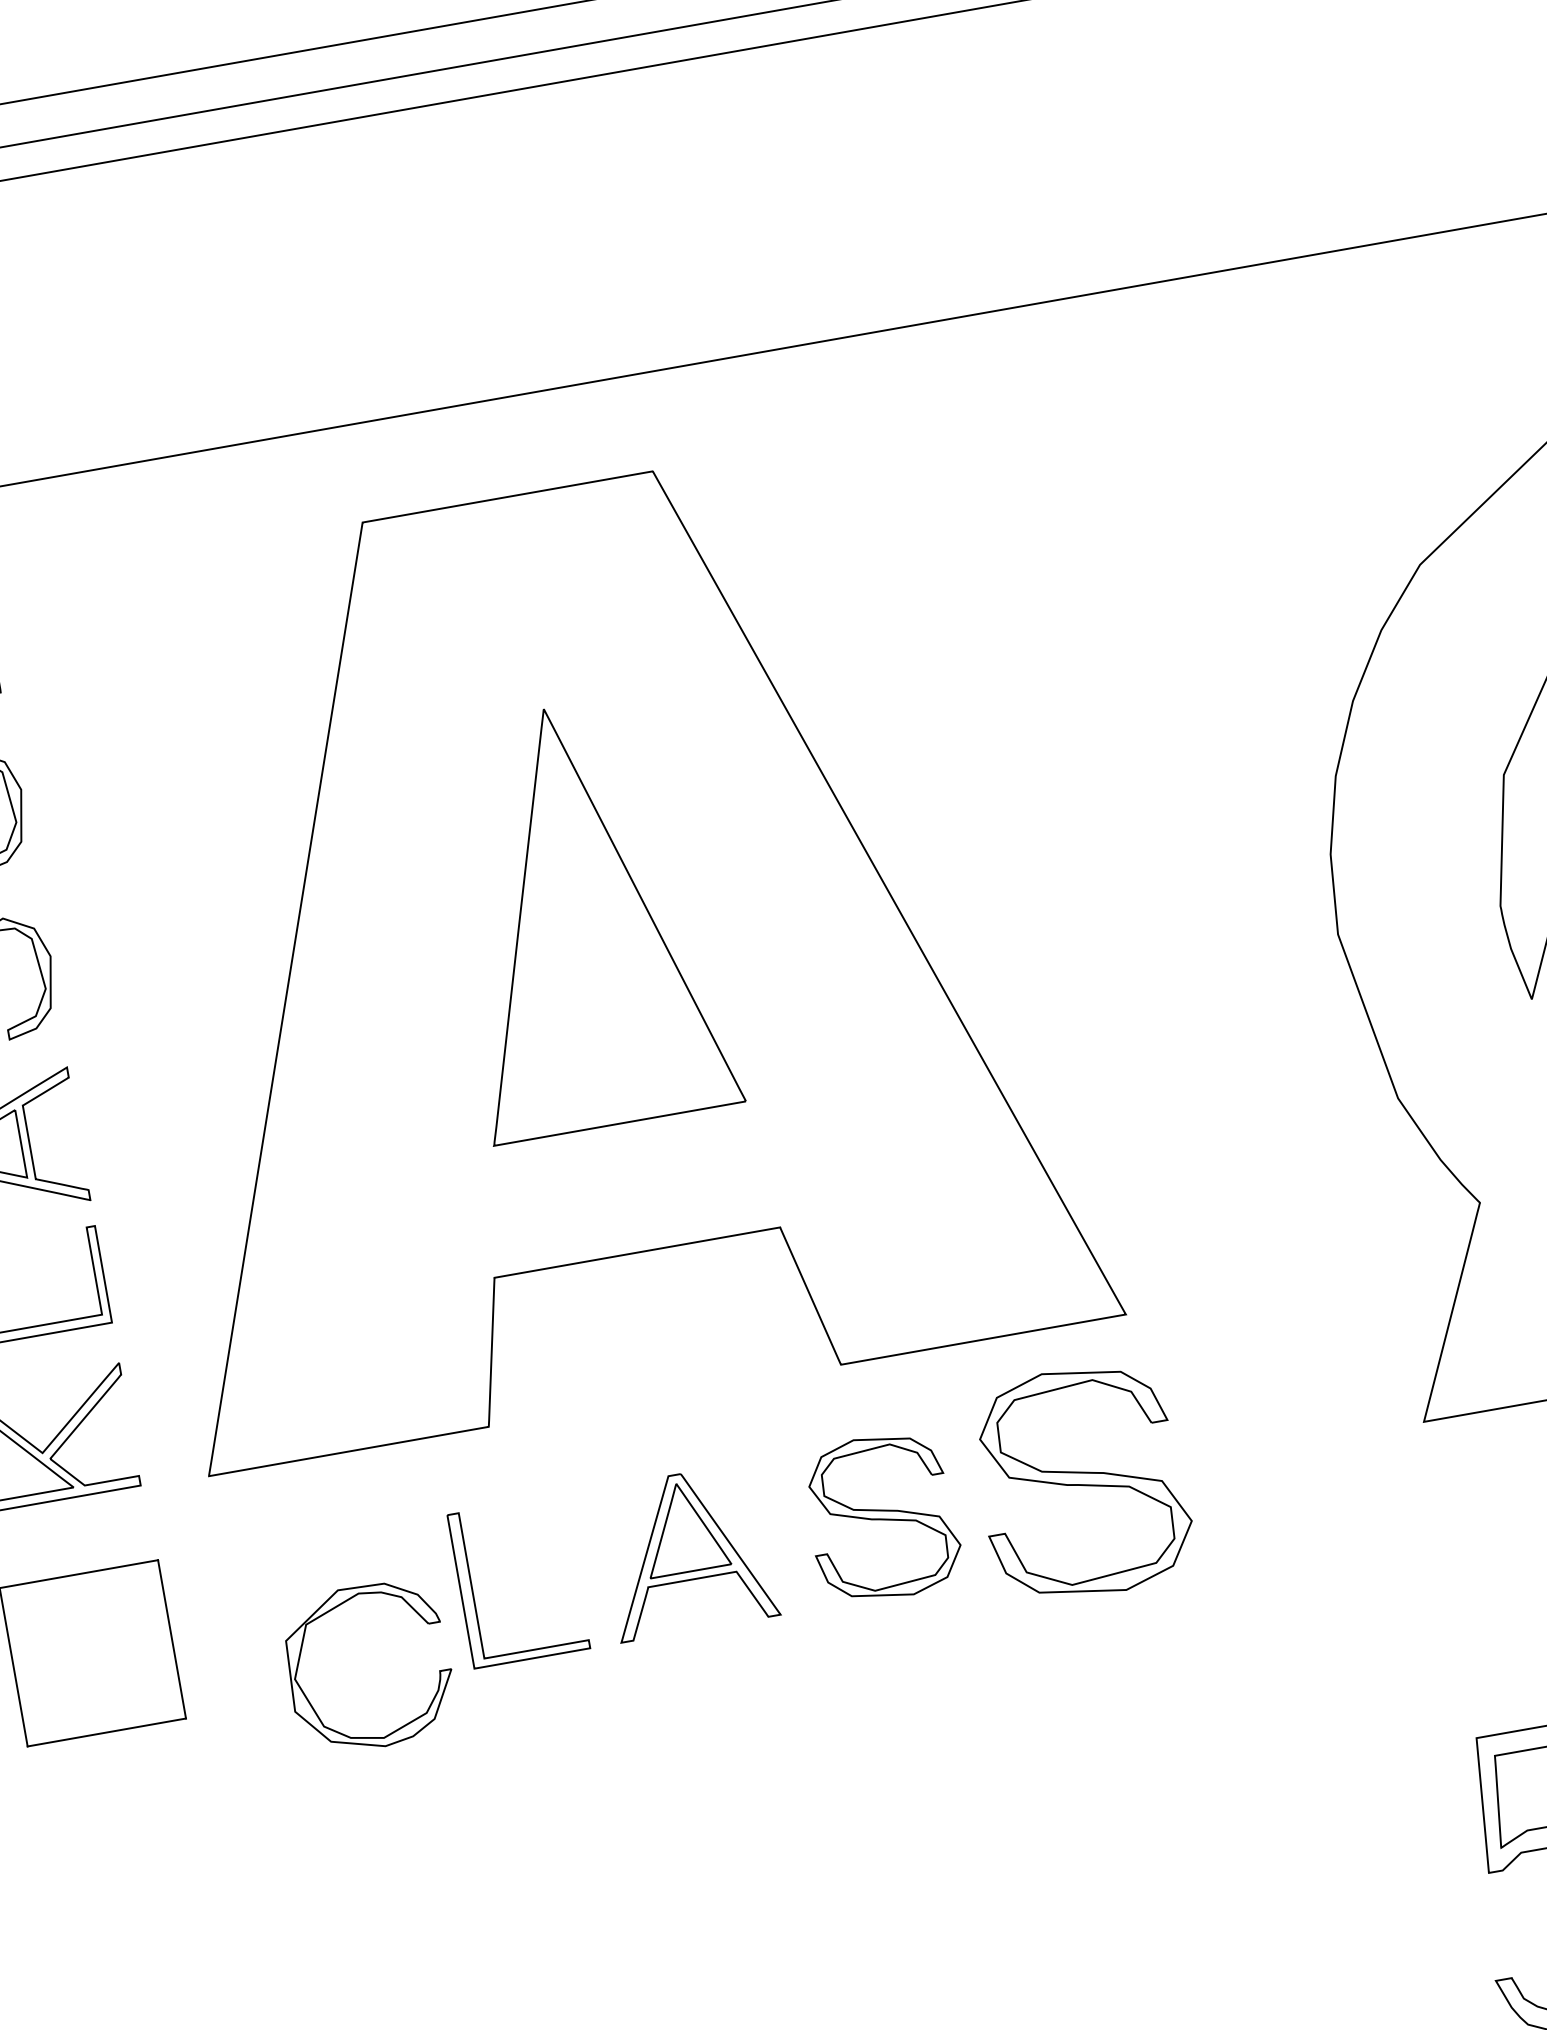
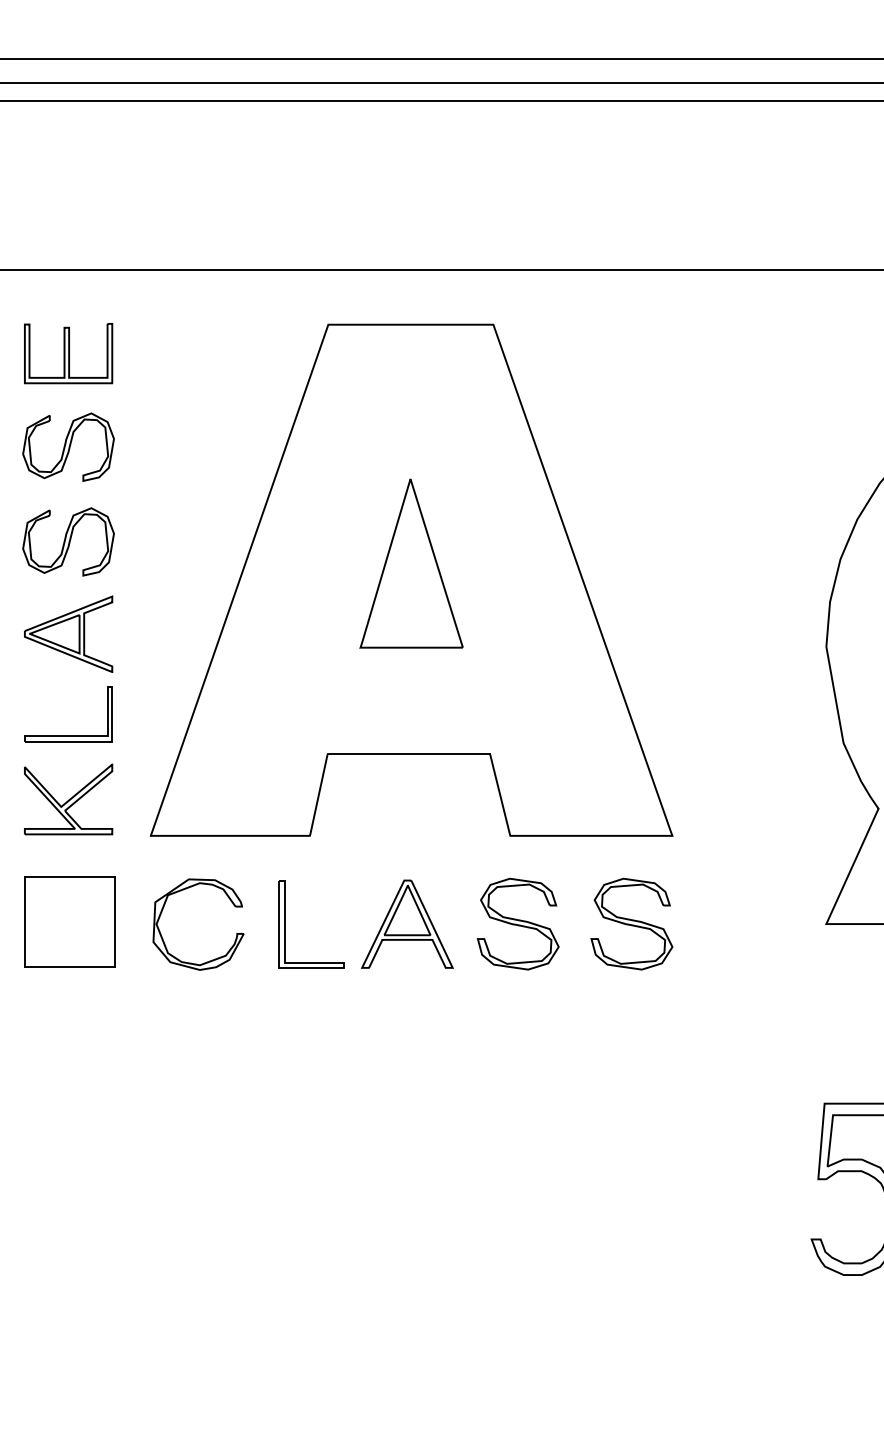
part: (582, 916) -> (411, 563), size x0.71
part: (1081, 1481) -> (631, 923), size x0.71
part: (336, 1608) -> (186, 889), moved

